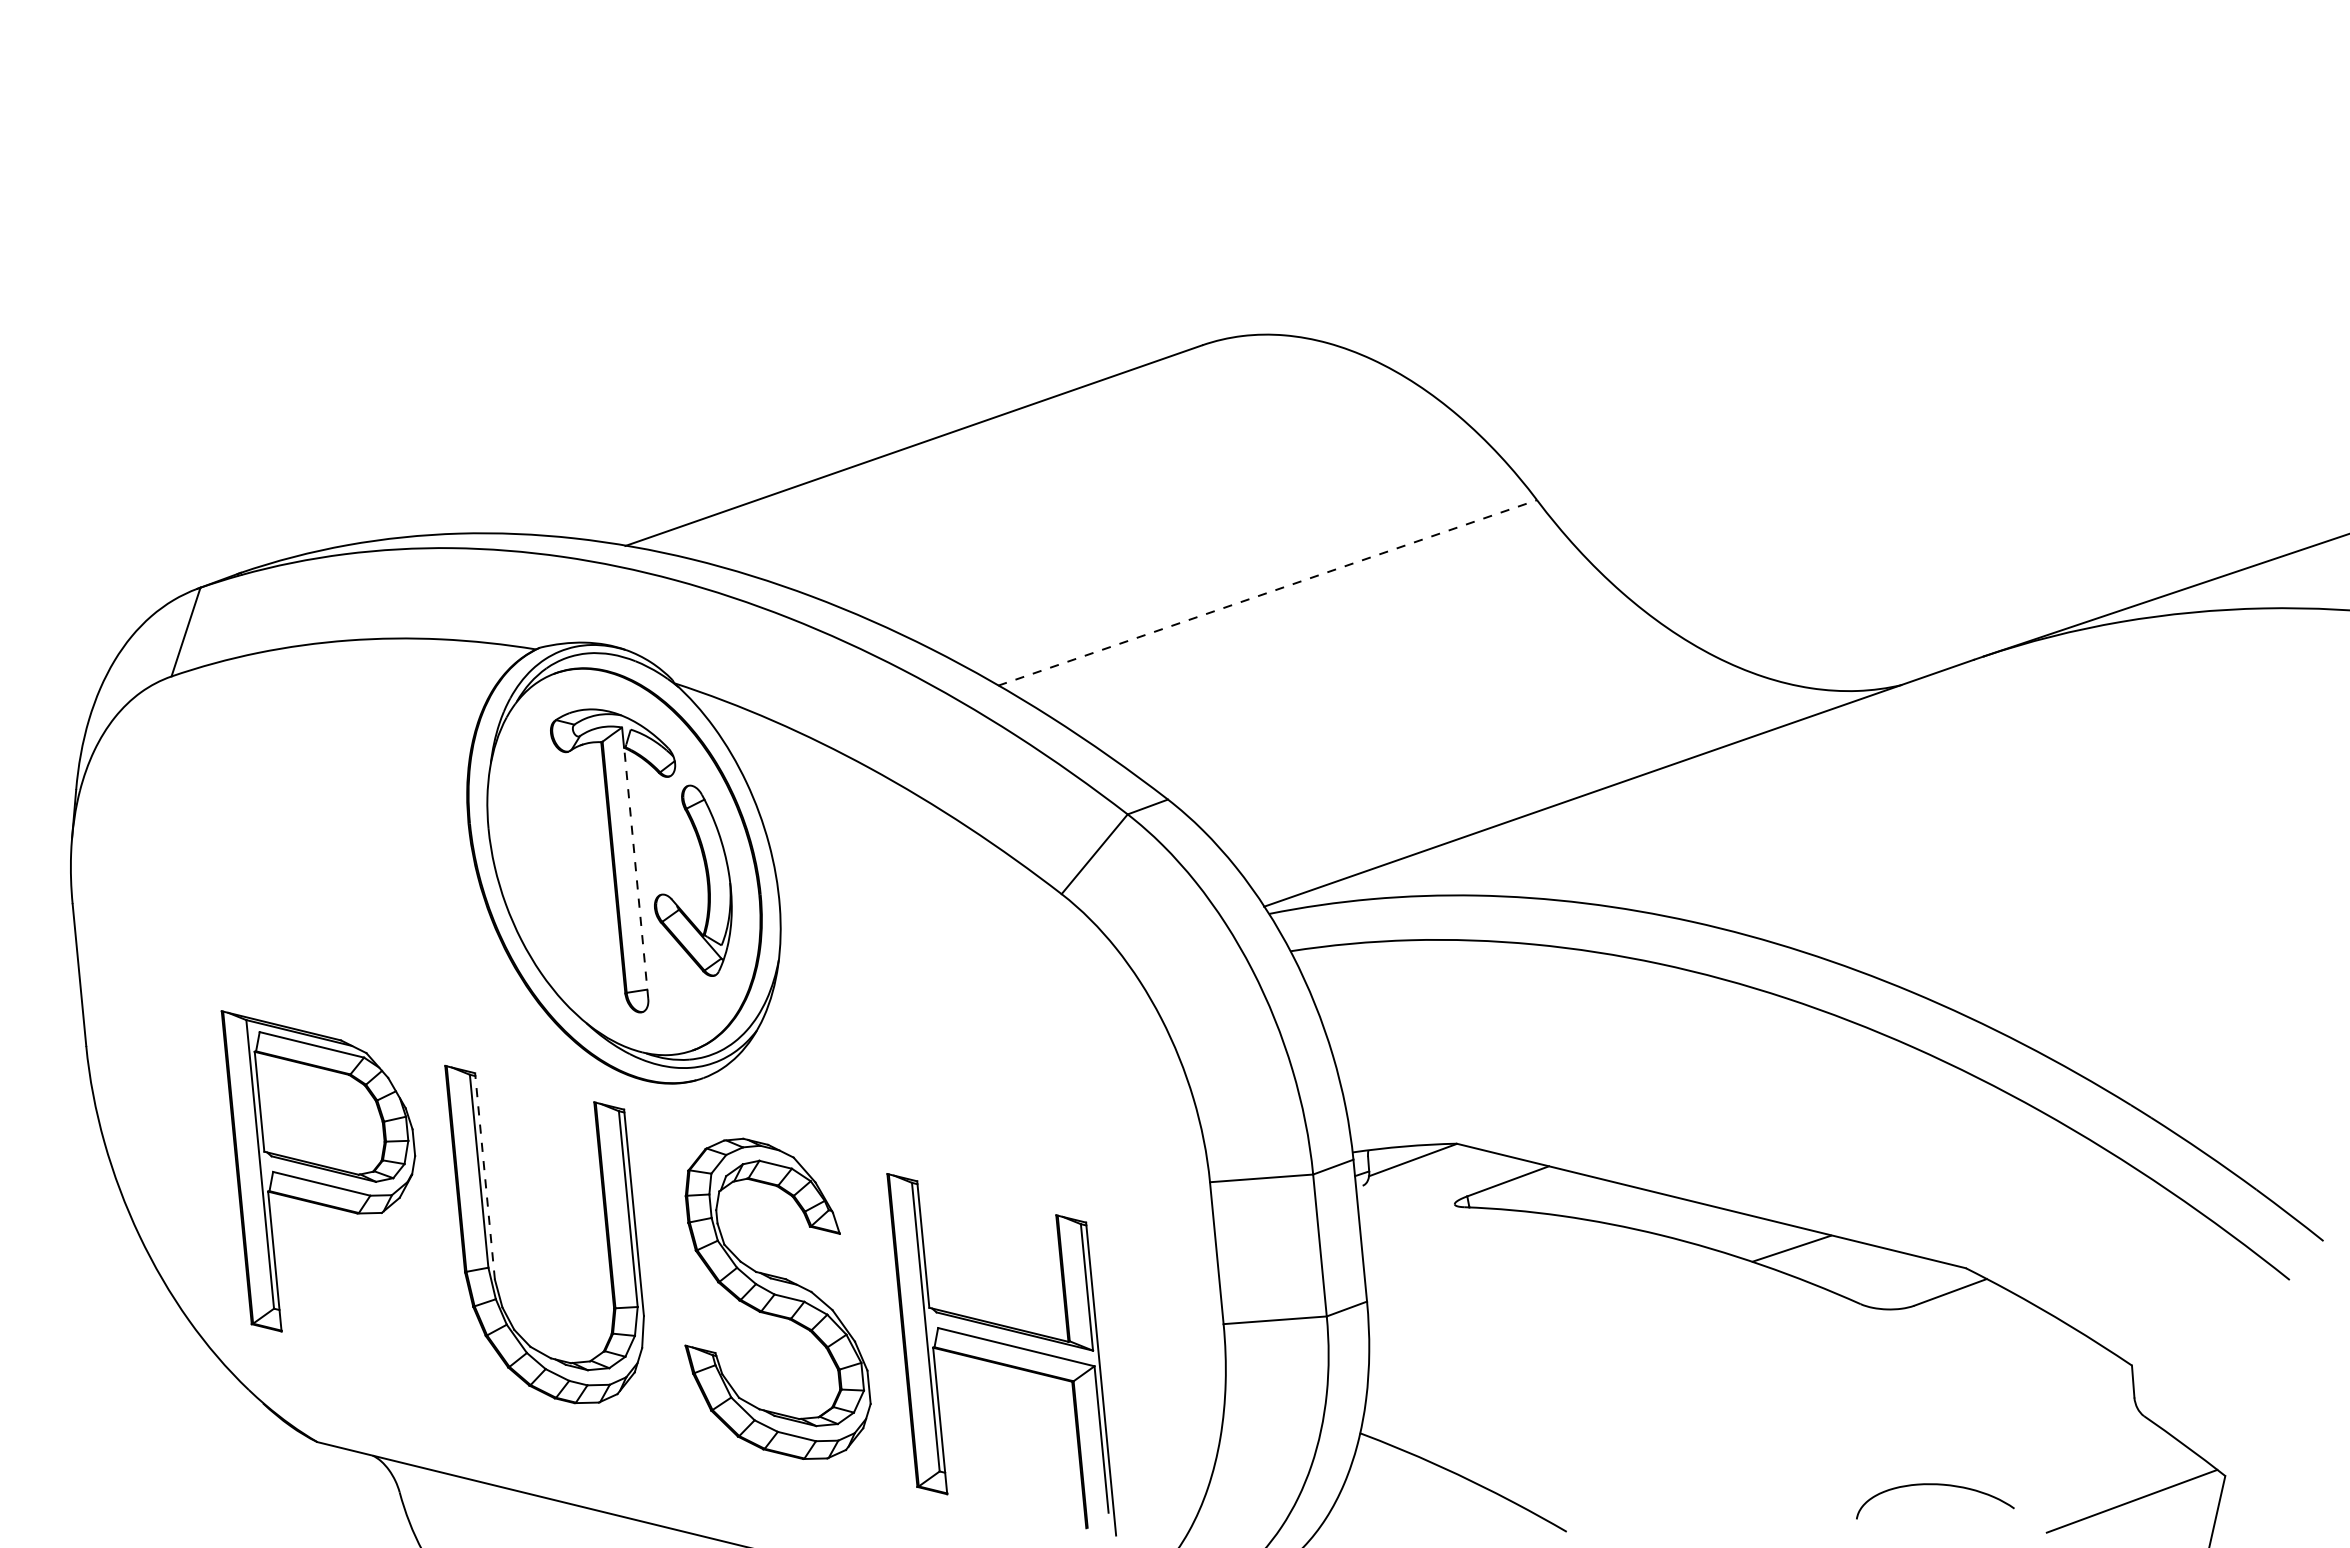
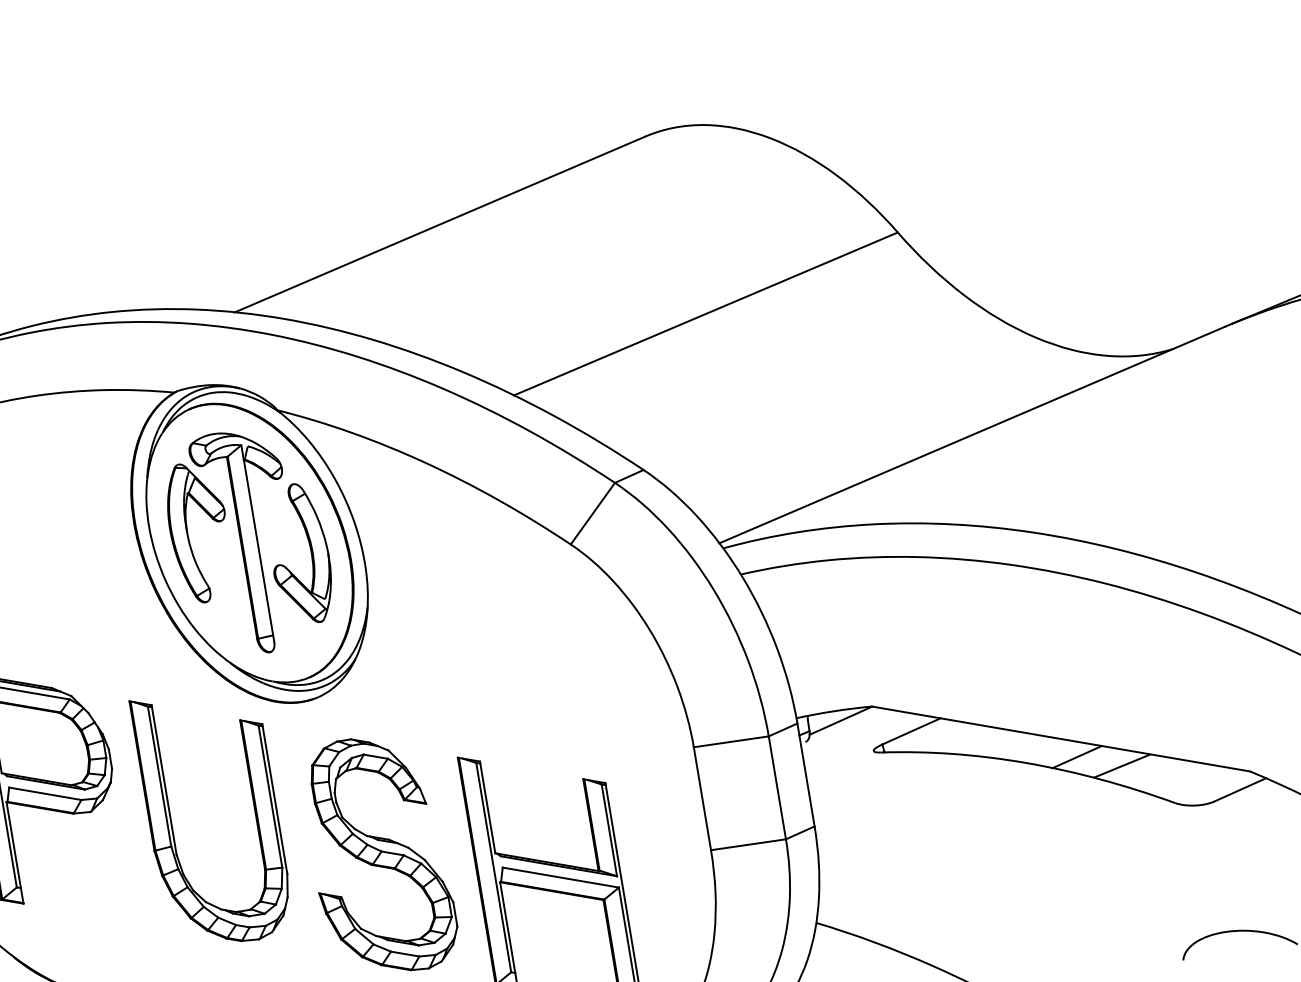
line: (1267, 592) -> (705, 313), dashed -> solid
part: (541, 843) -> (188, 534), added
line: (636, 872) -> (259, 550), dashed -> solid
line: (485, 1176) -> (164, 780), dashed -> solid
line: (1731, 1232) -> (1077, 757), added

